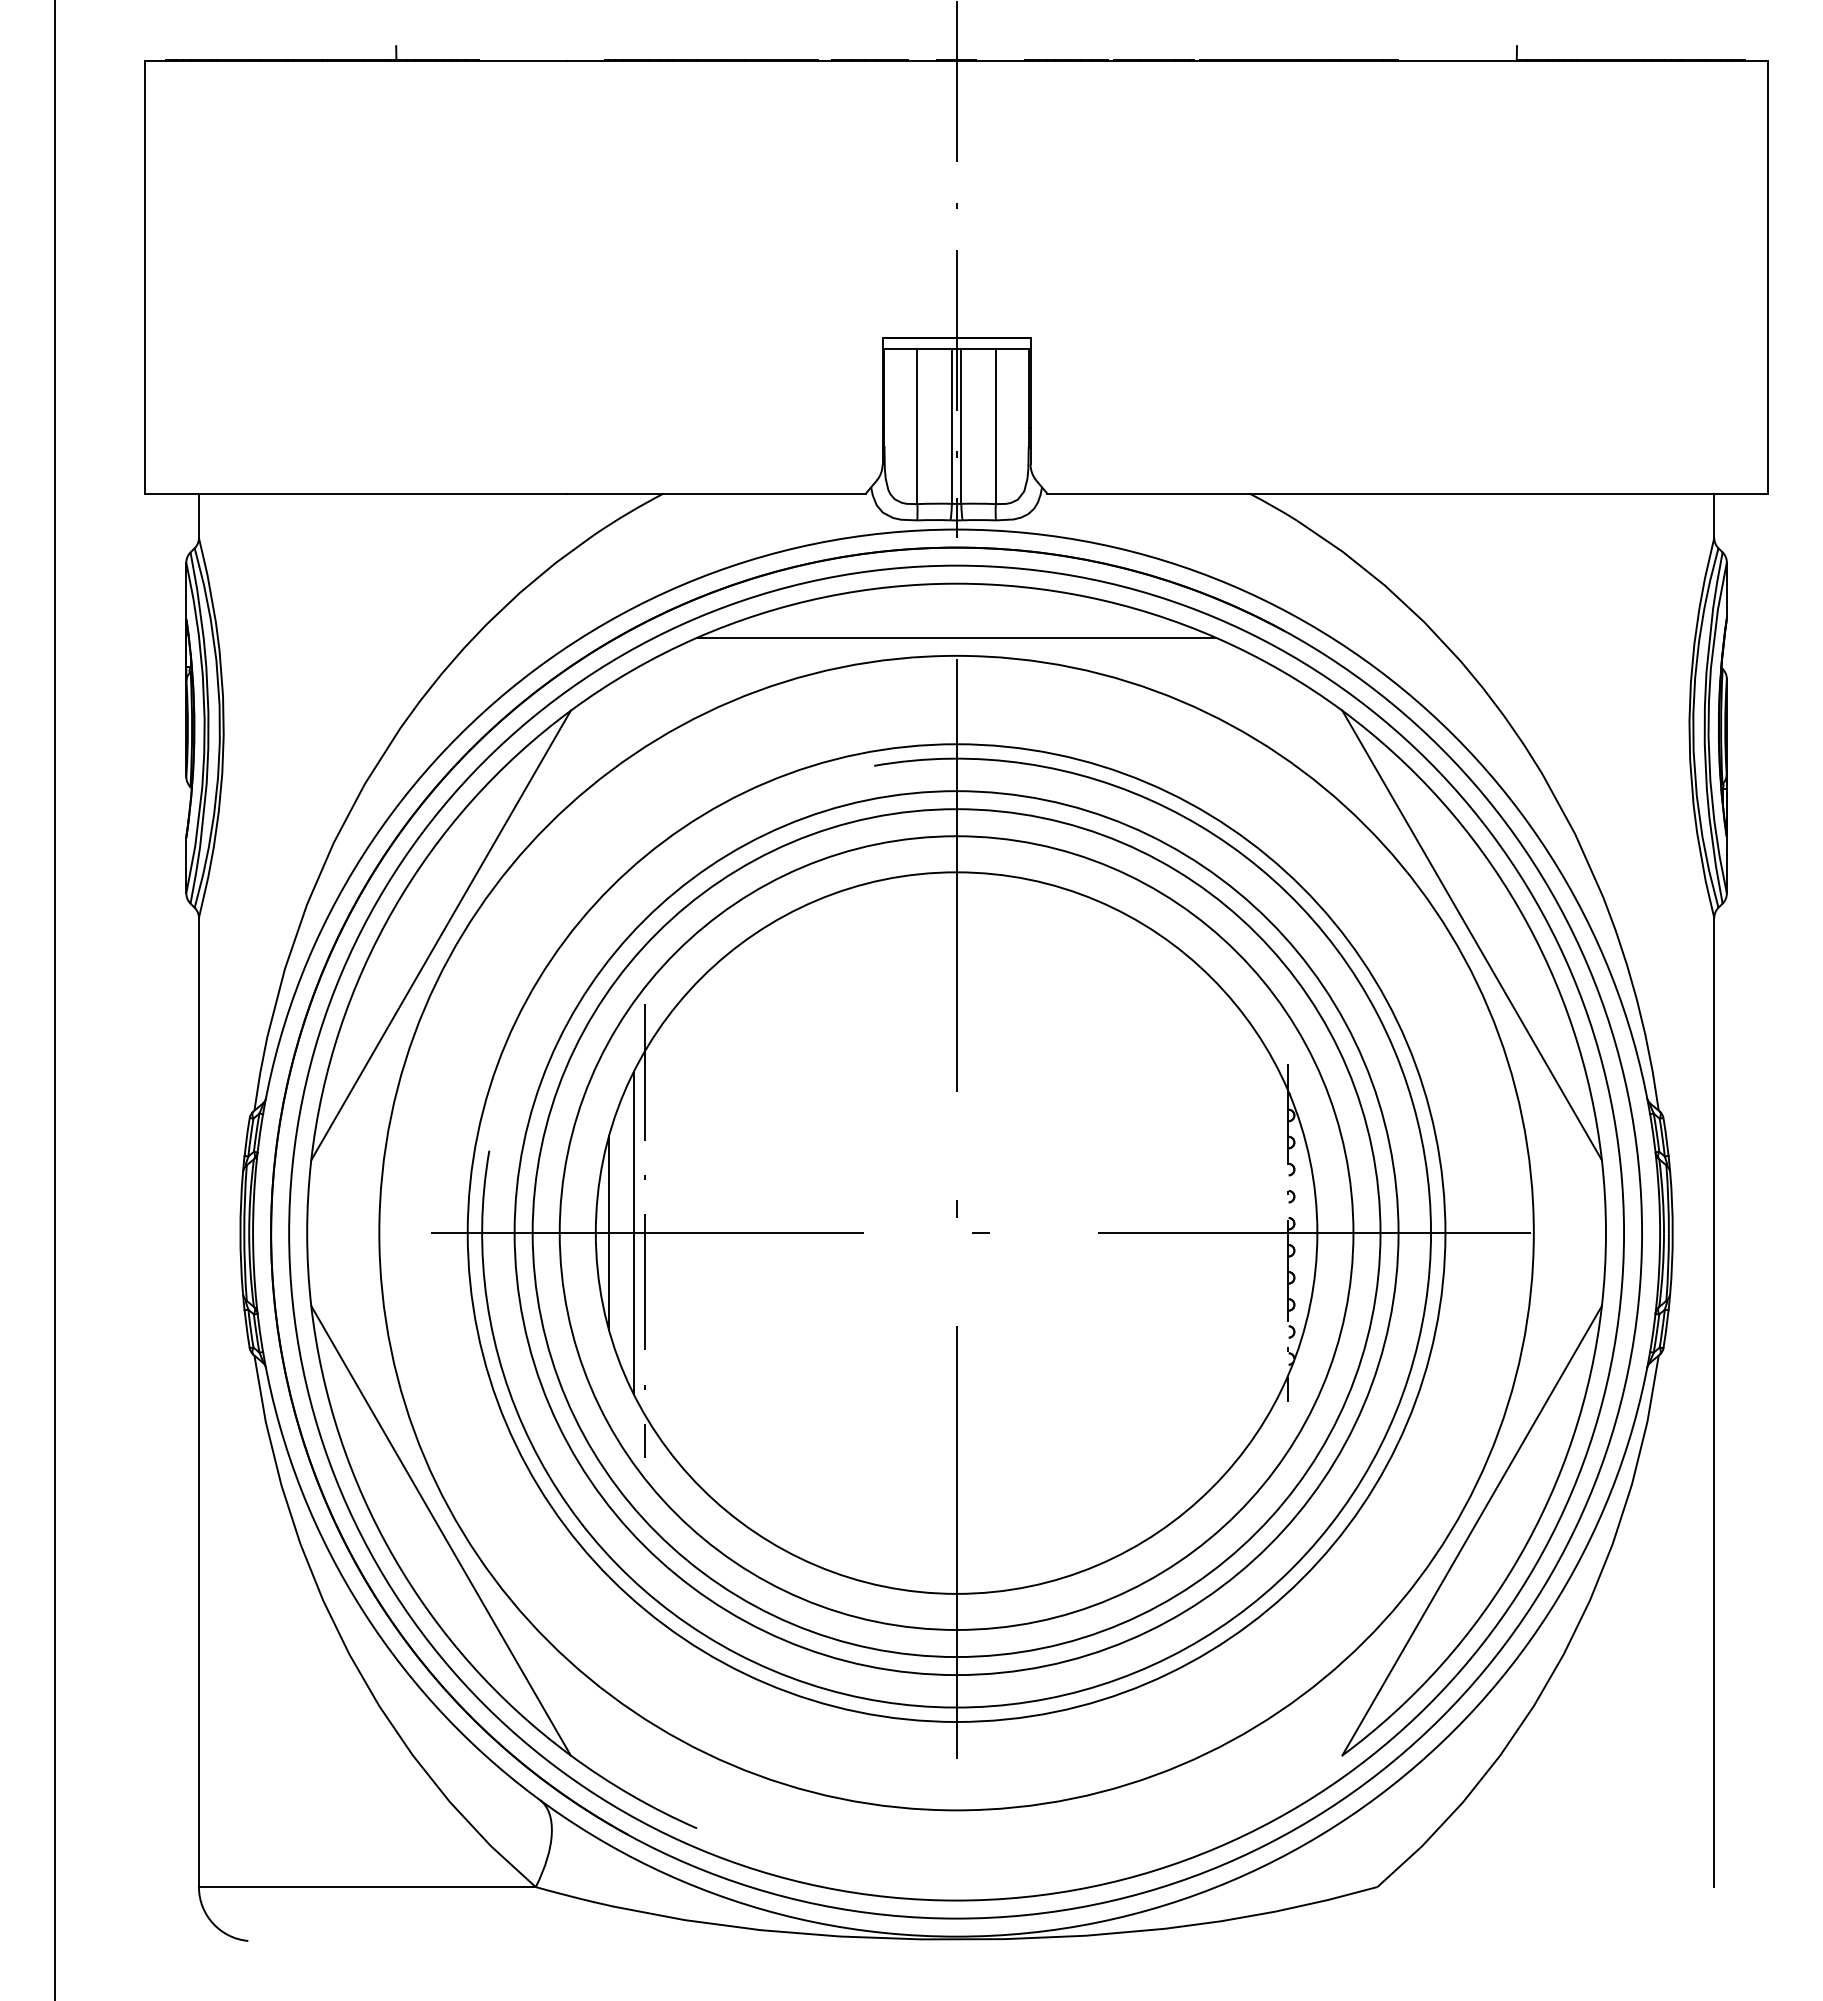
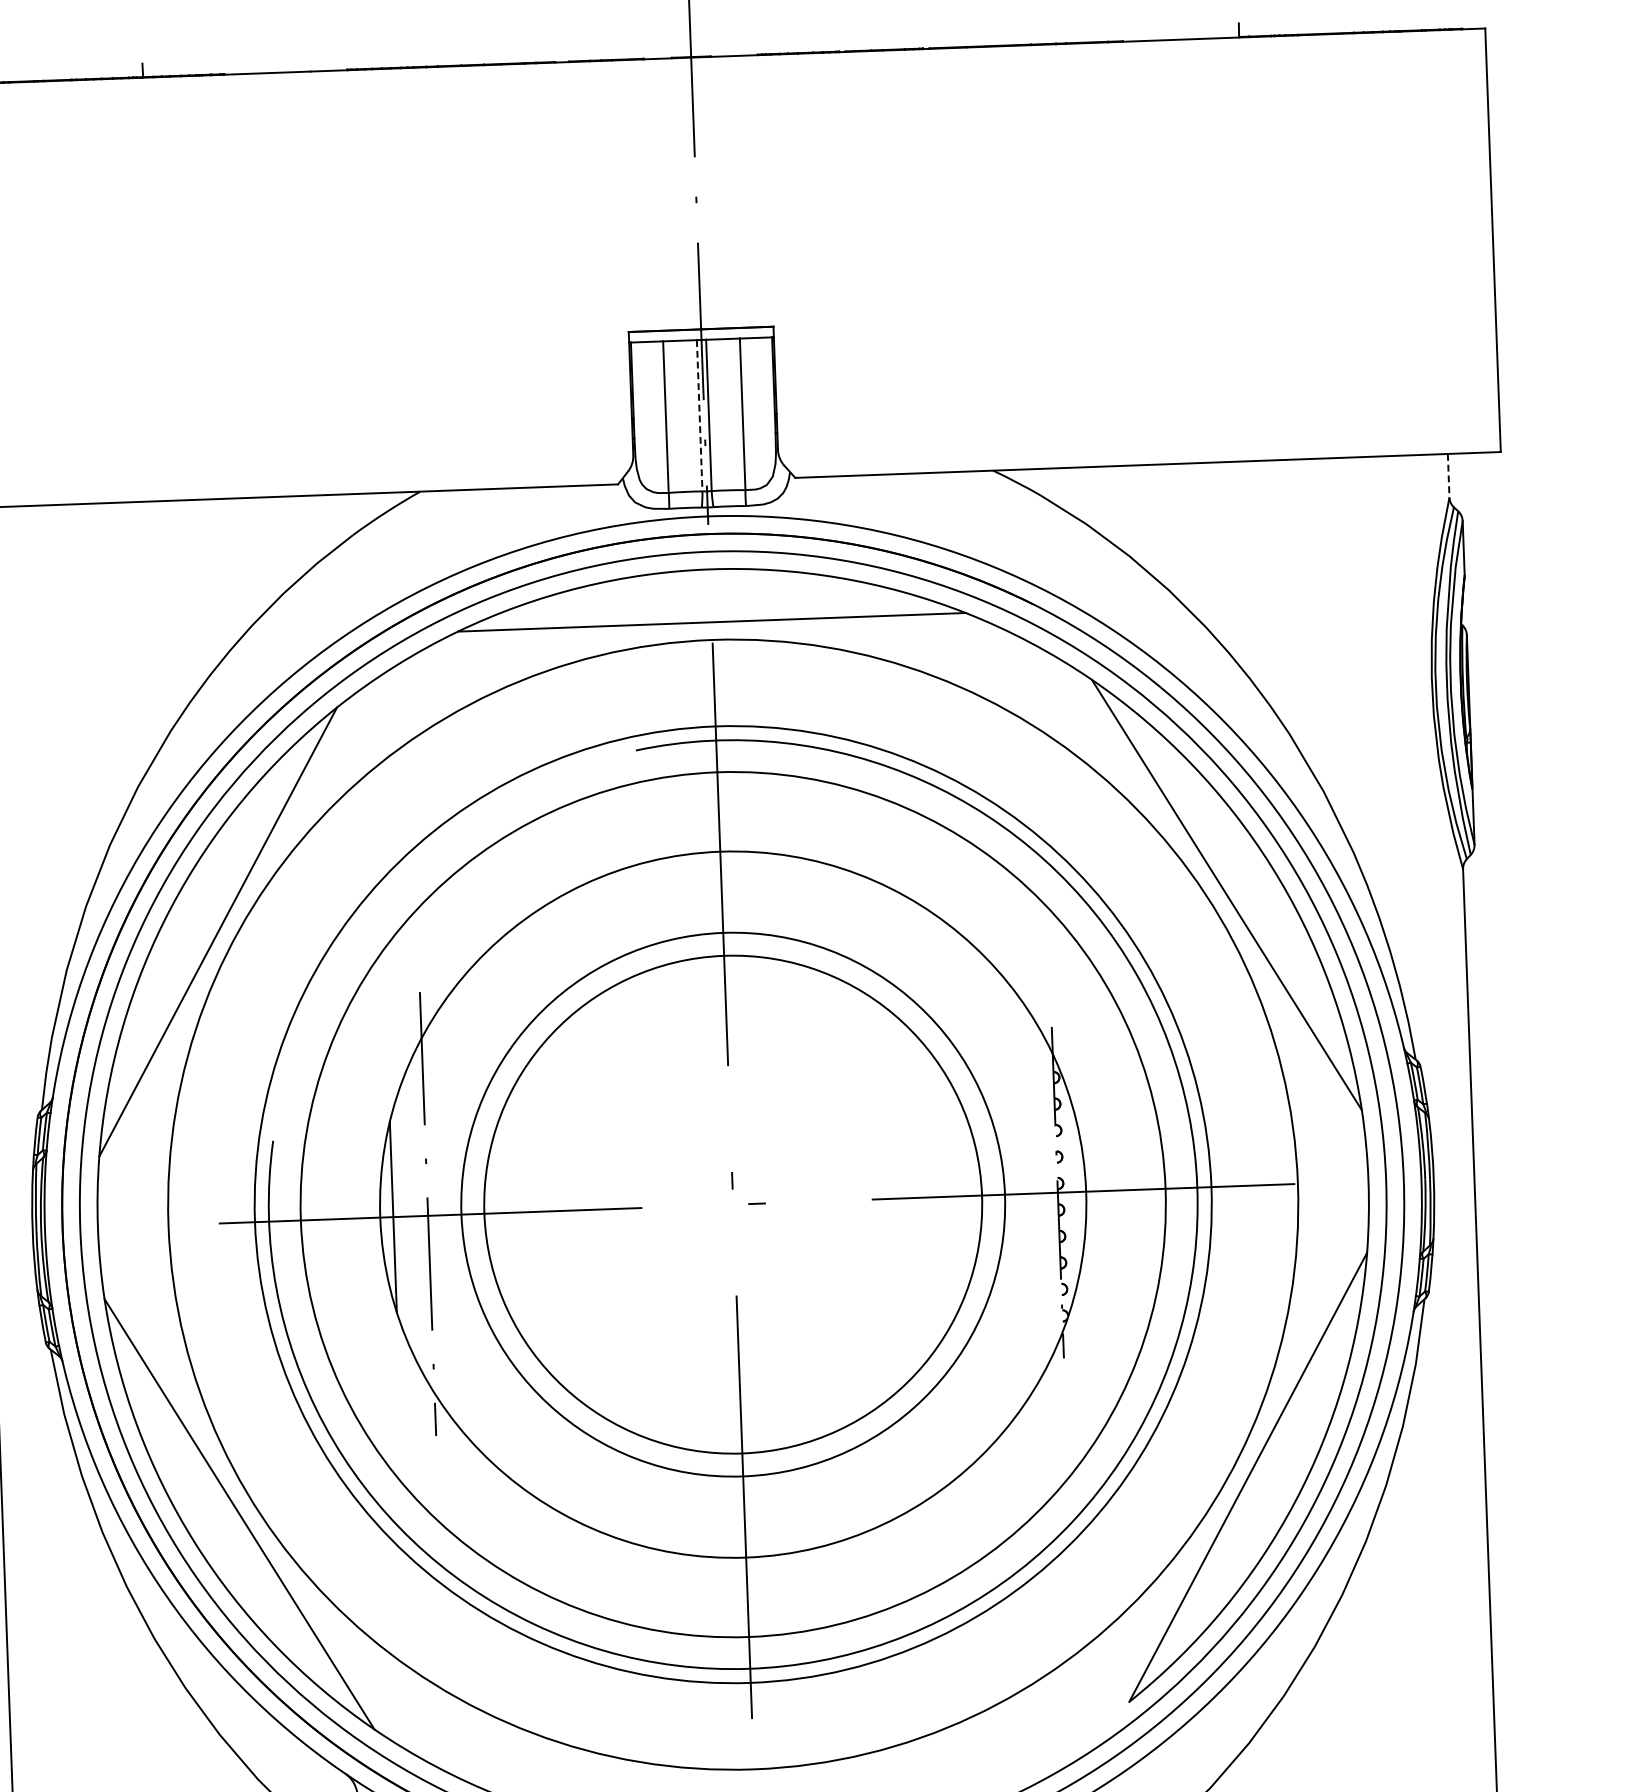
line: (951, 427) -> (699, 416), solid -> dashed
line: (1714, 516) -> (1448, 476), solid -> dashed
line: (633, 1232) -> (417, 1215), removed
circle: (956, 1232) -> (733, 1204), size x0.7
circle: (956, 1233) -> (733, 1205), size x0.6

